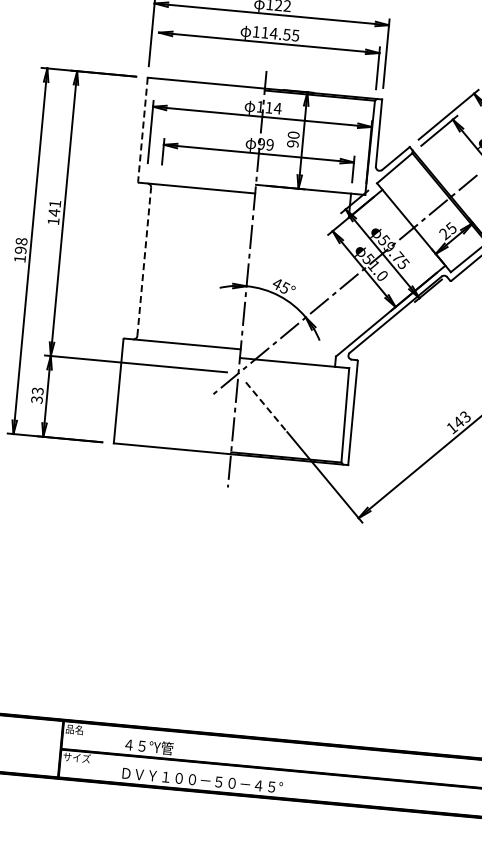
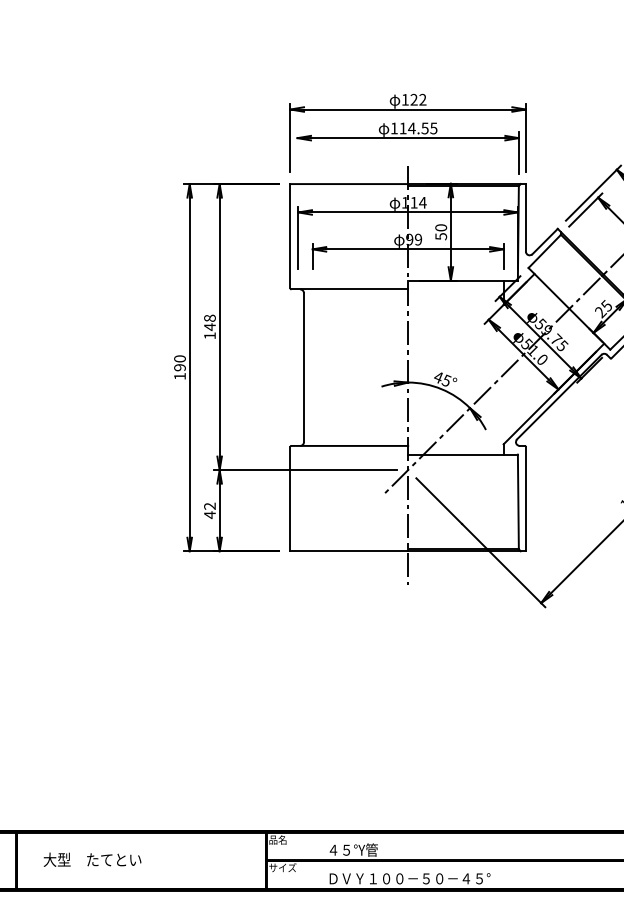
line: (142, 129) -> (290, 236), dashed -> solid
text: (292, 143) -> (440, 236), 90 -> 50
text: (54, 203) -> (209, 317), 141 -> 148
text: (22, 241) -> (180, 358), 198 -> 190
line: (144, 261) -> (304, 367), dashed -> solid
text: (36, 395) -> (209, 510), 33 -> 42
line: (266, 407) -> (439, 501), dashed -> solid

